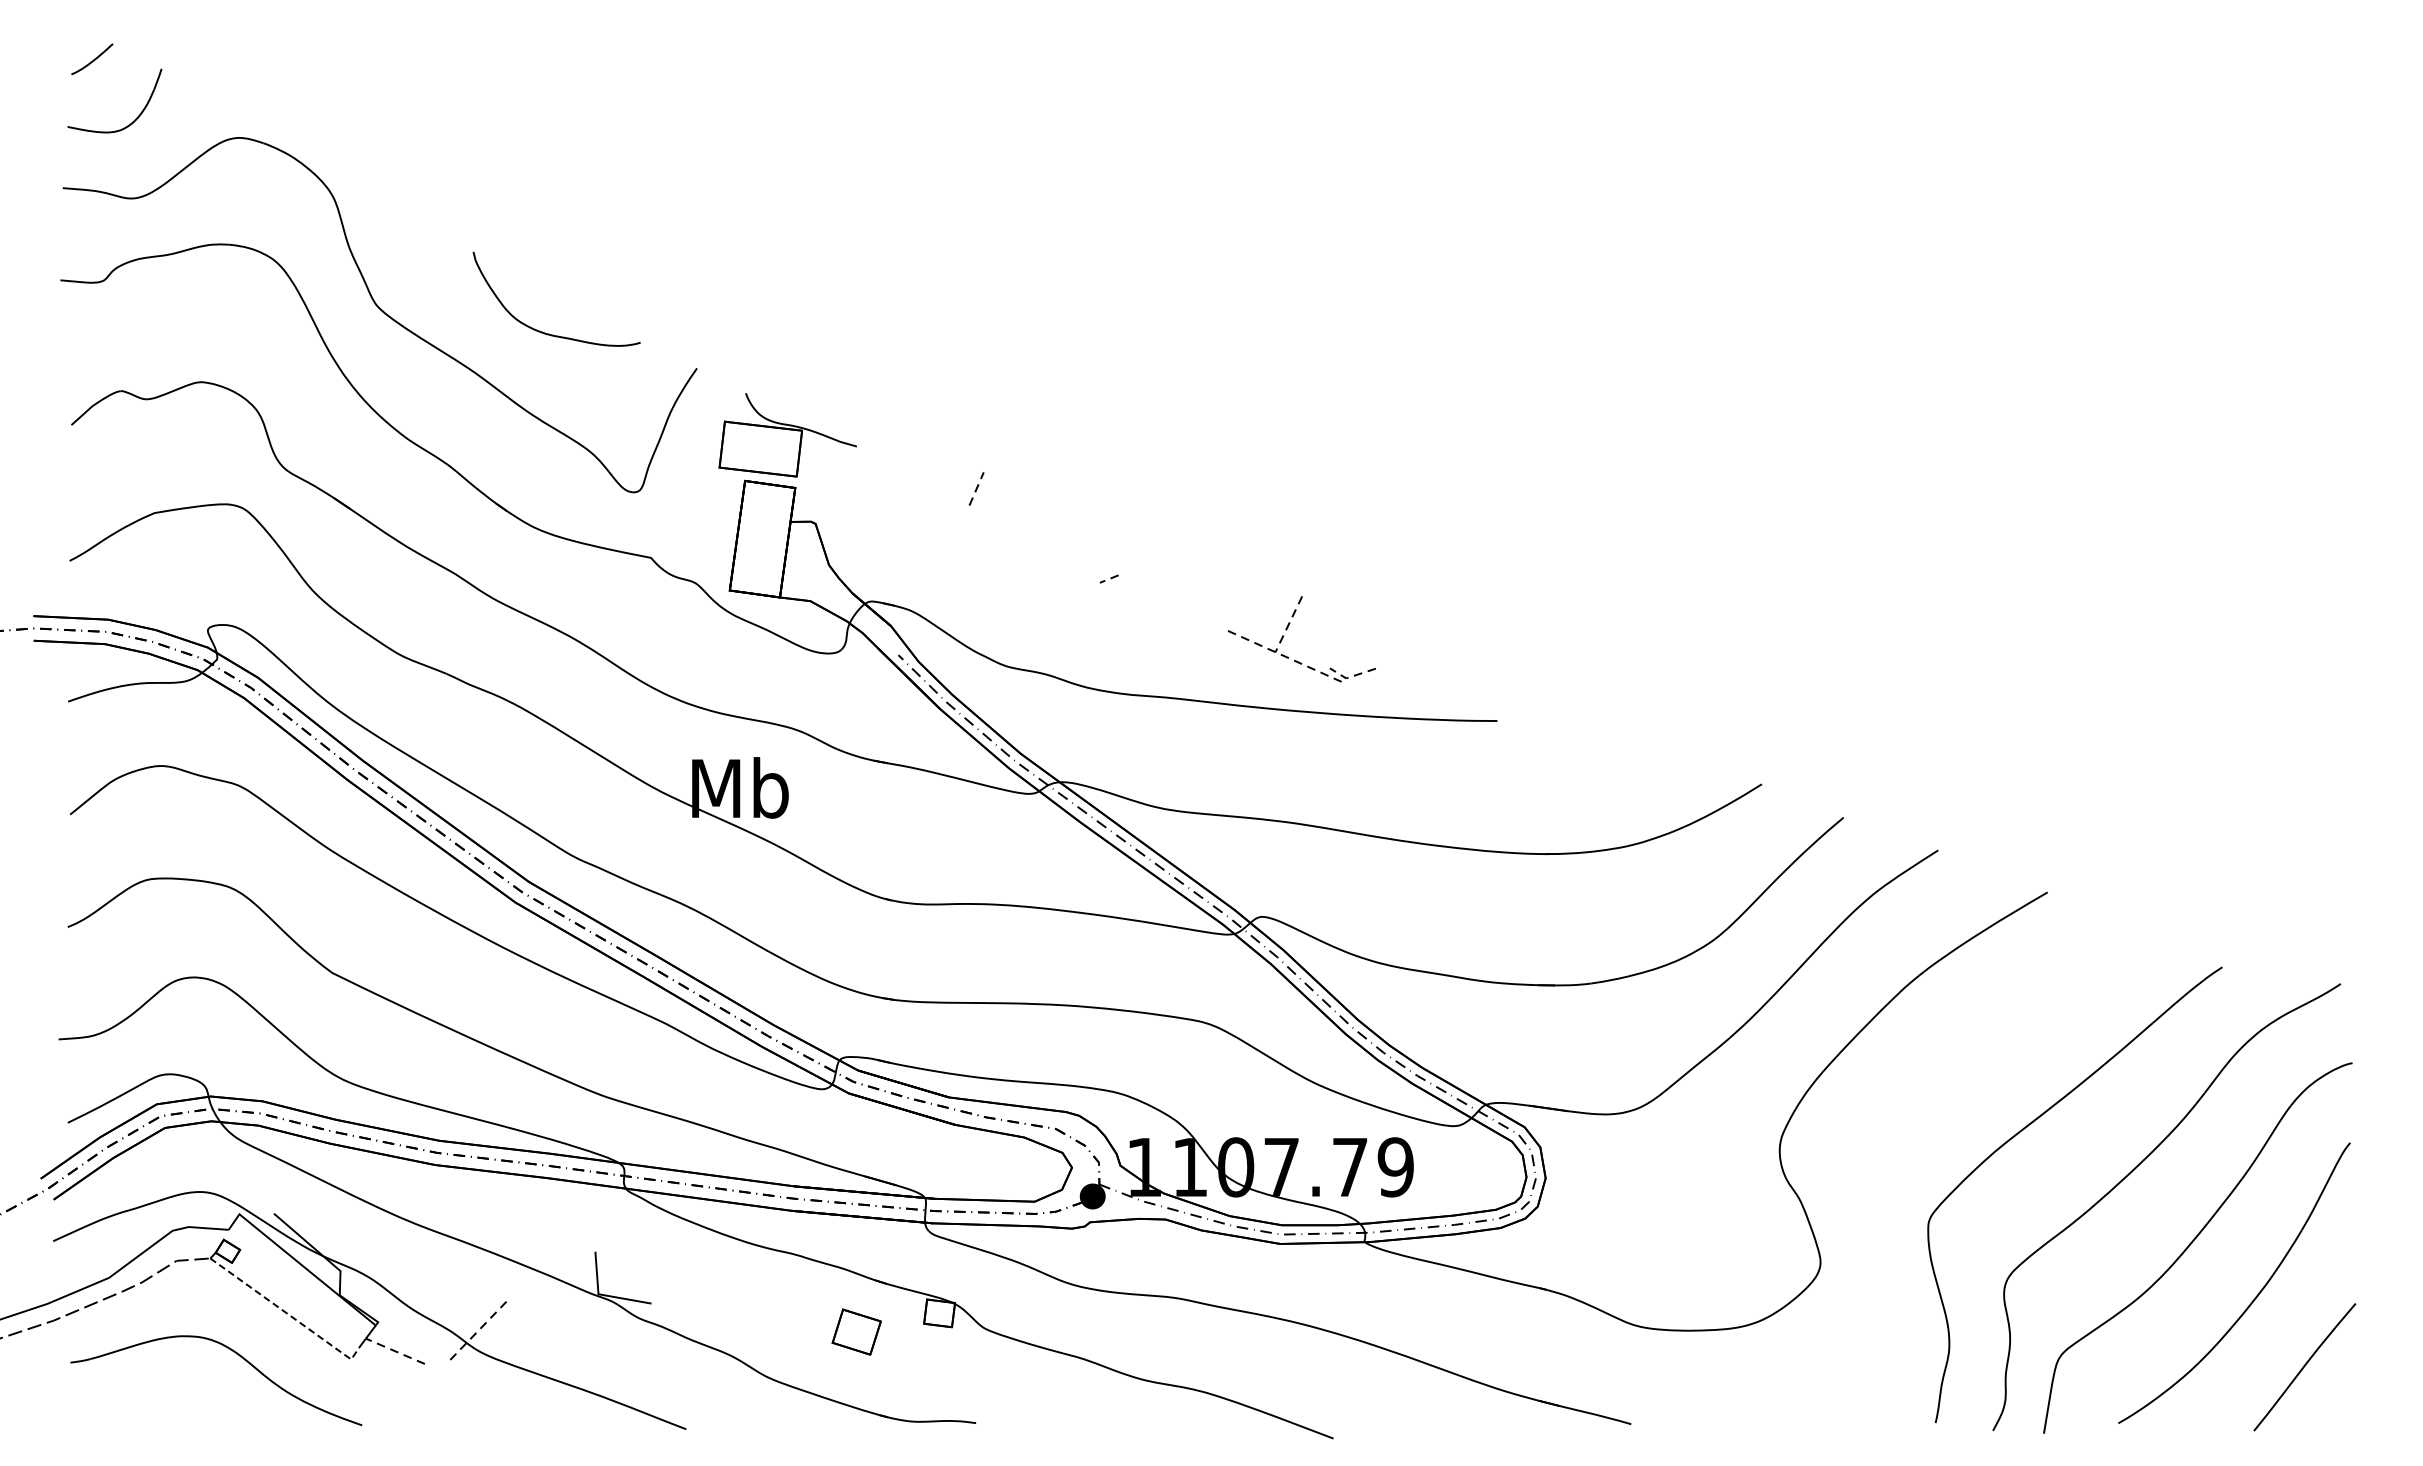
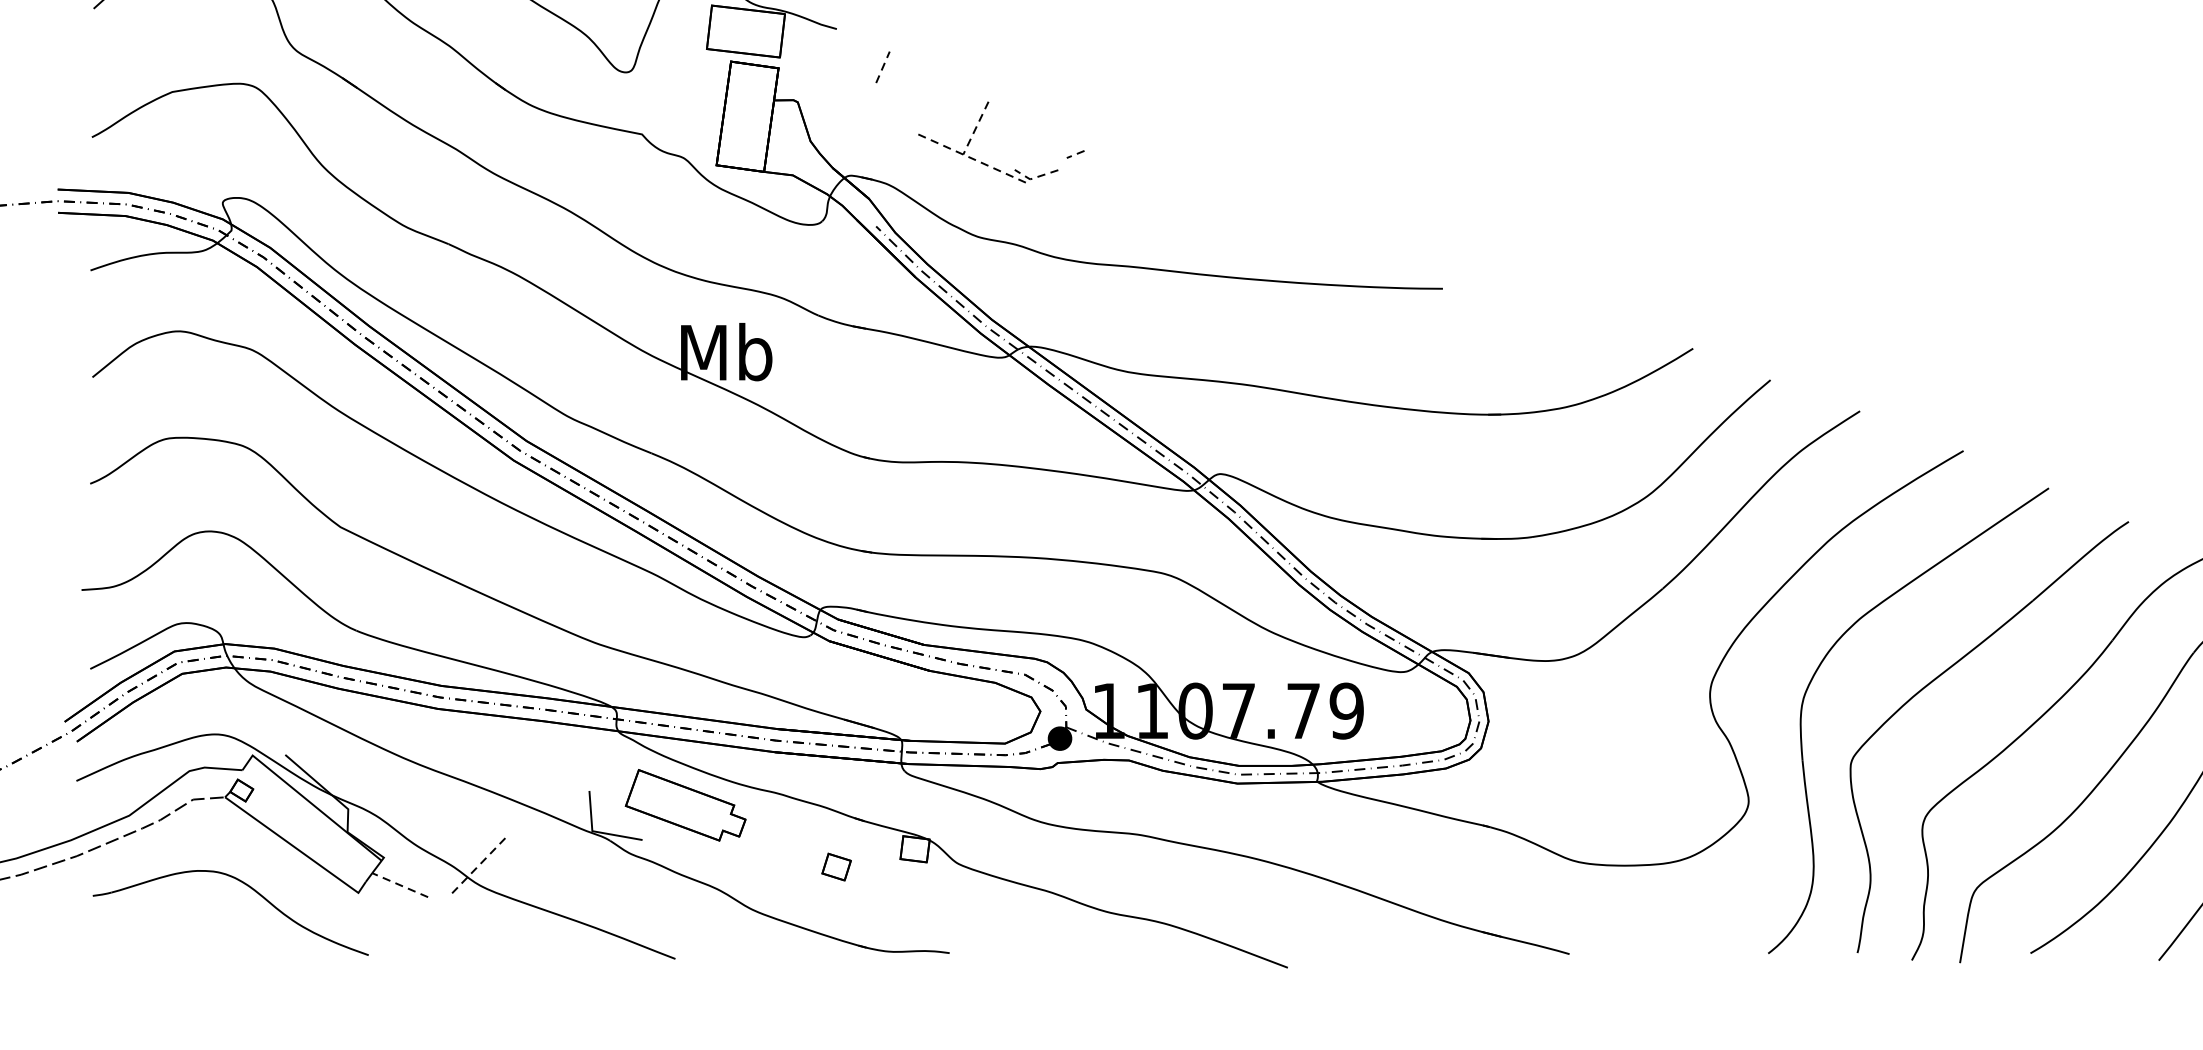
line: (976, 488) -> (882, 66), moved
part: (1287, 629) -> (974, 133), moved
part: (1894, 1123) -> (1818, 669), added
part: (697, 1266) -> (686, 804), added
line: (287, 1313) -> (298, 849), dashed -> solid
part: (856, 1332) -> (836, 867), size x0.62

